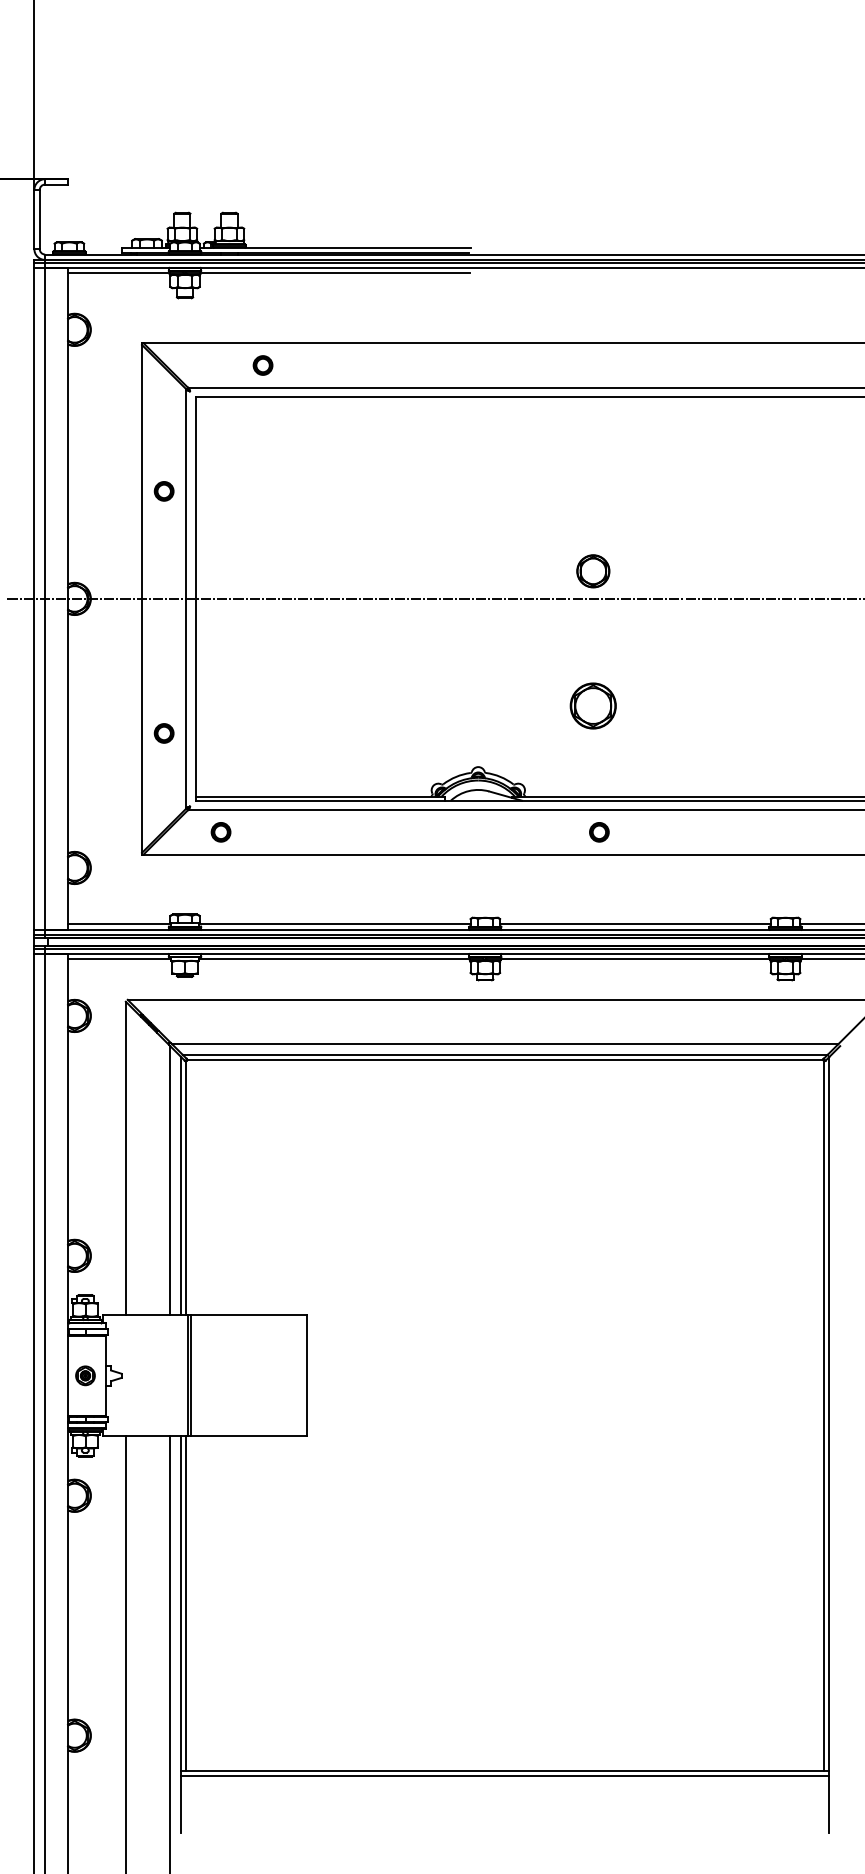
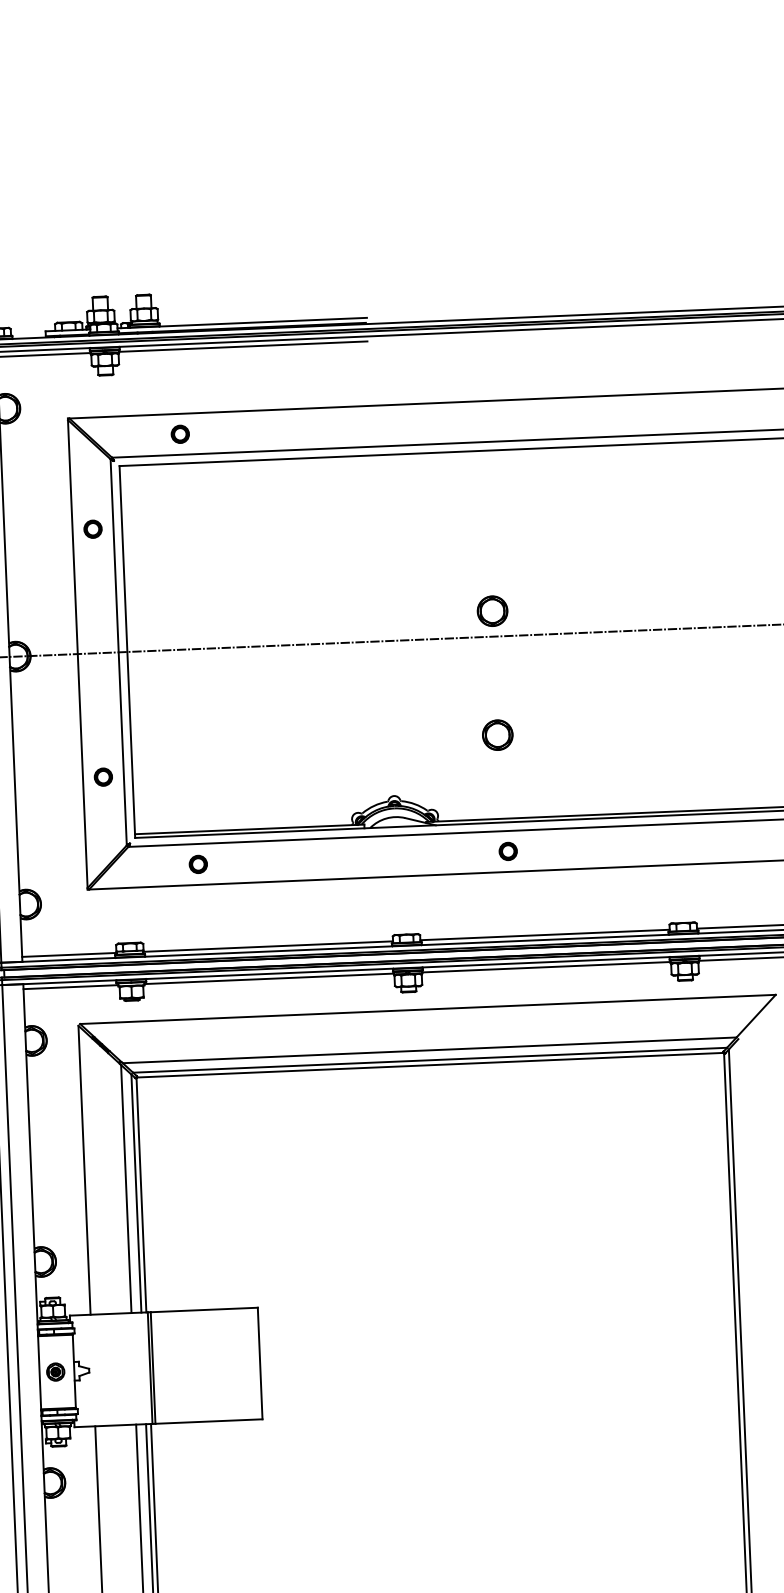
part: (163, 491) -> (92, 529), moved
part: (593, 705) -> (497, 734), size x0.71
part: (220, 832) -> (197, 864), moved

